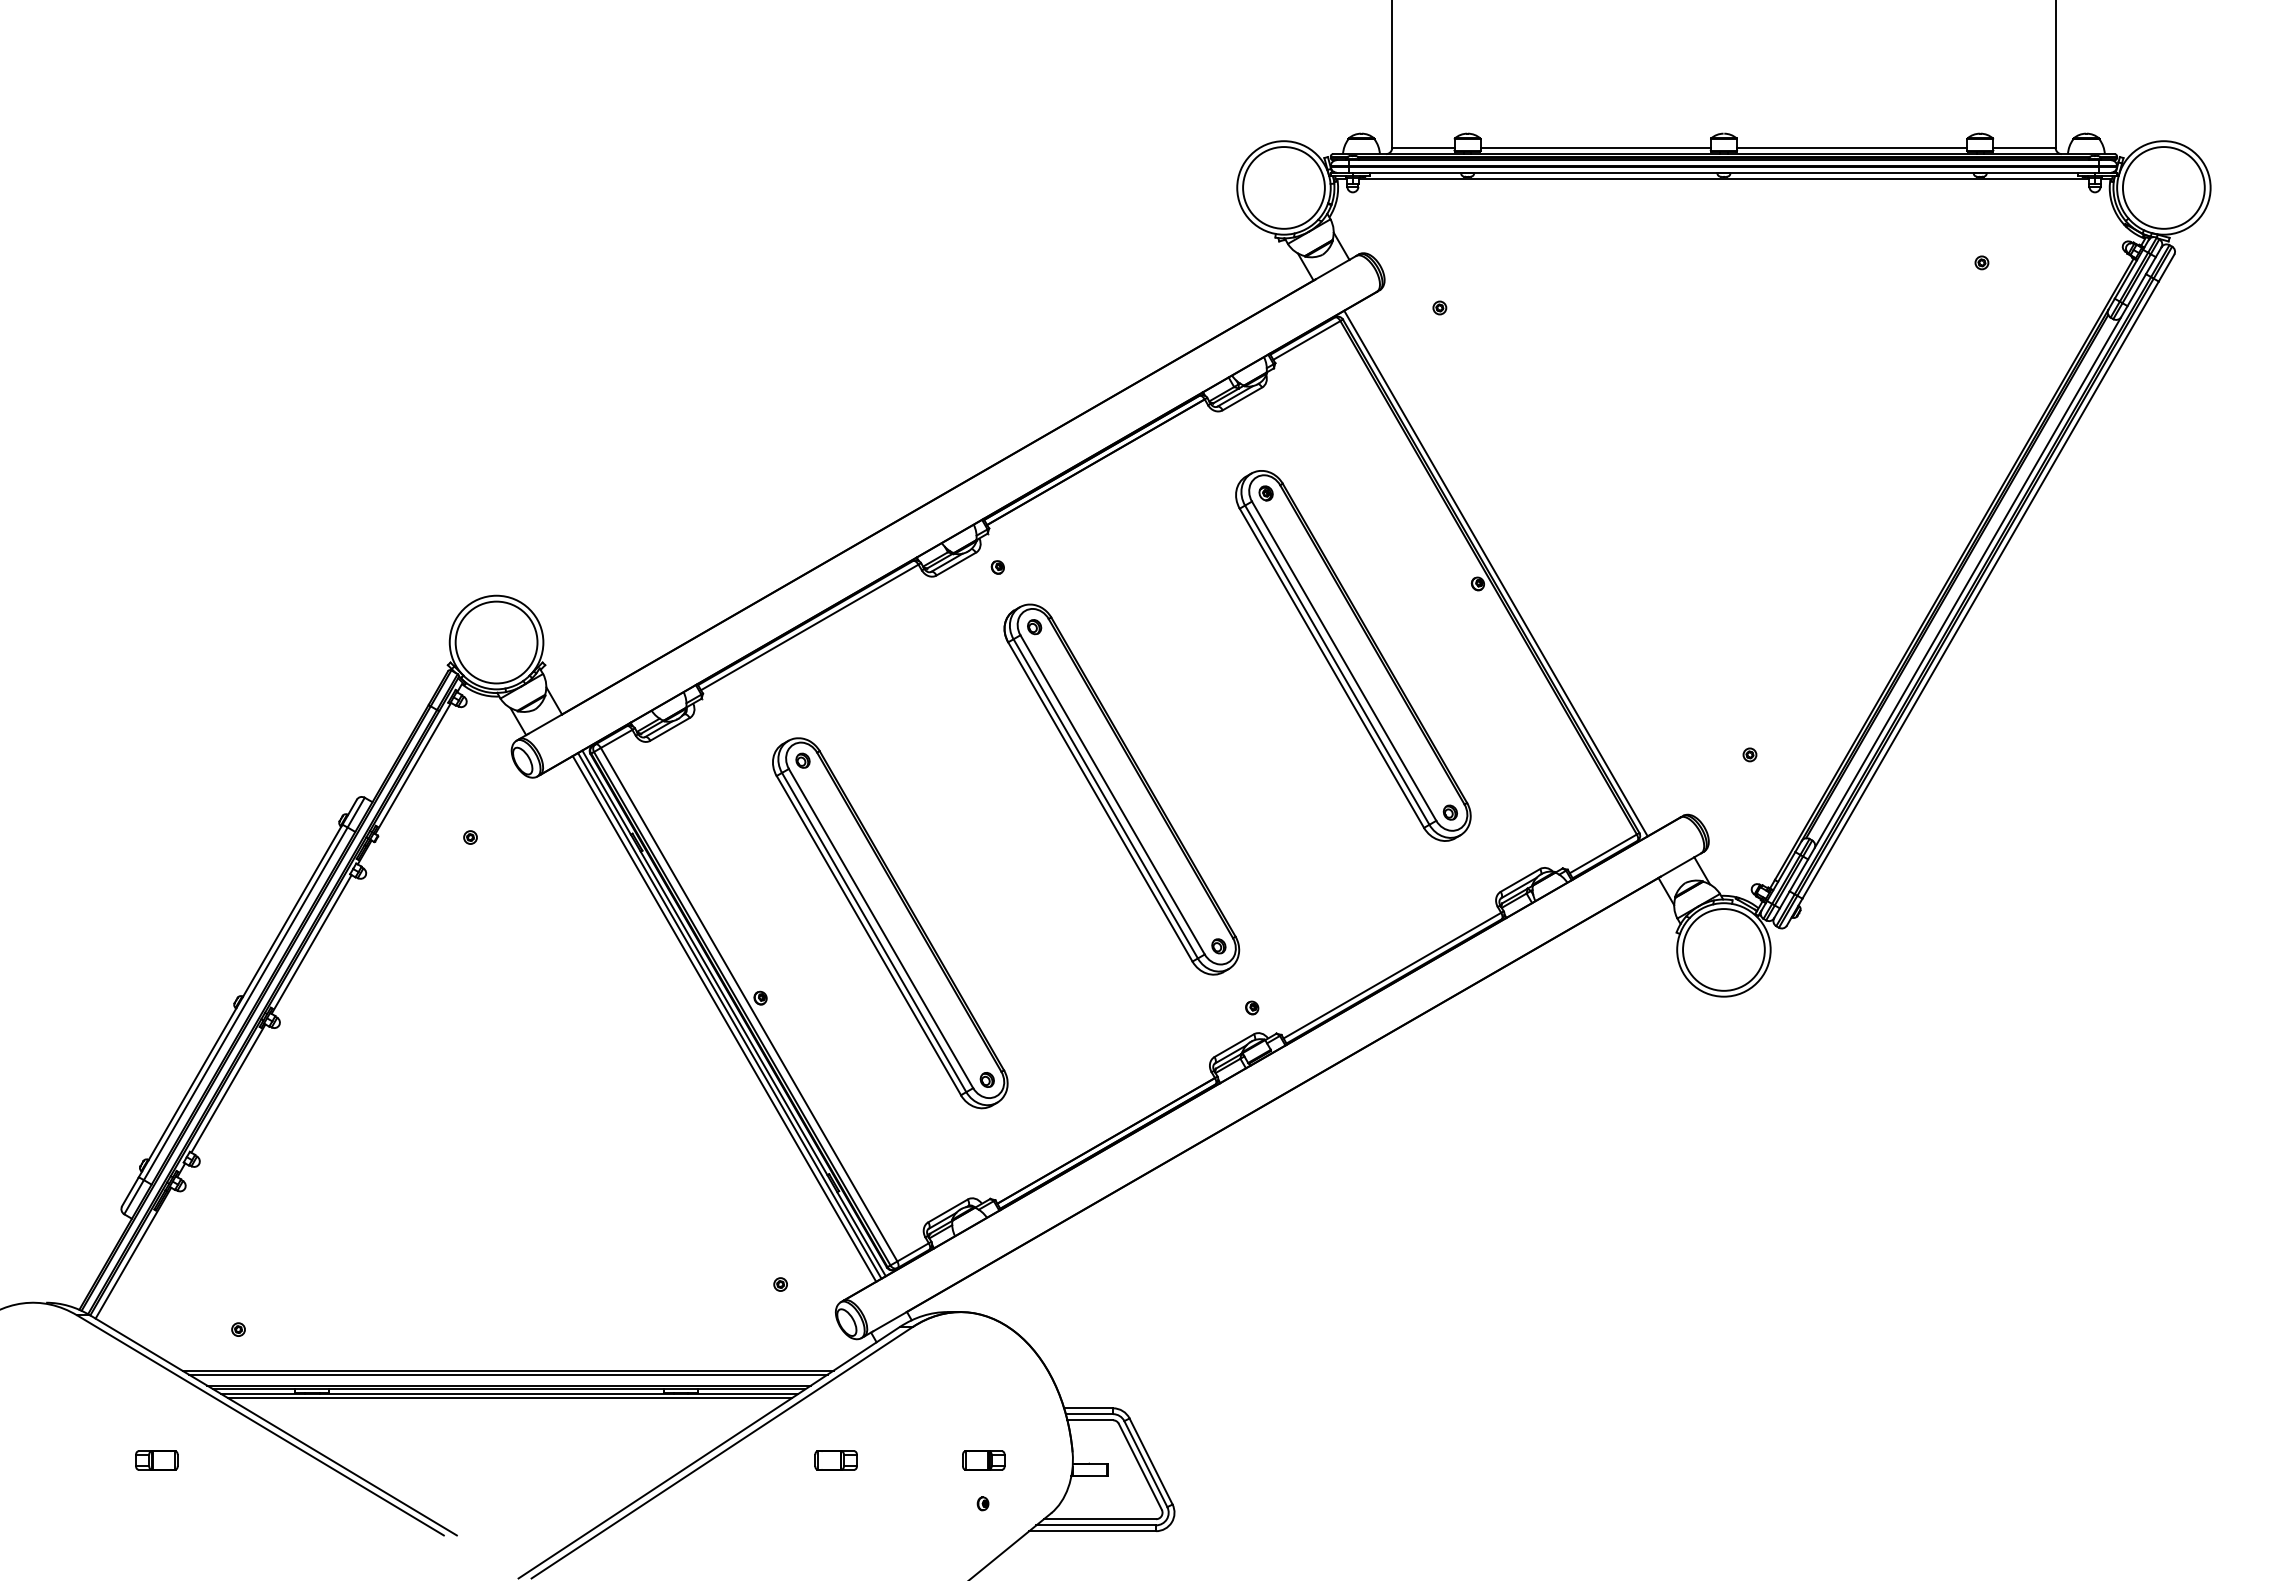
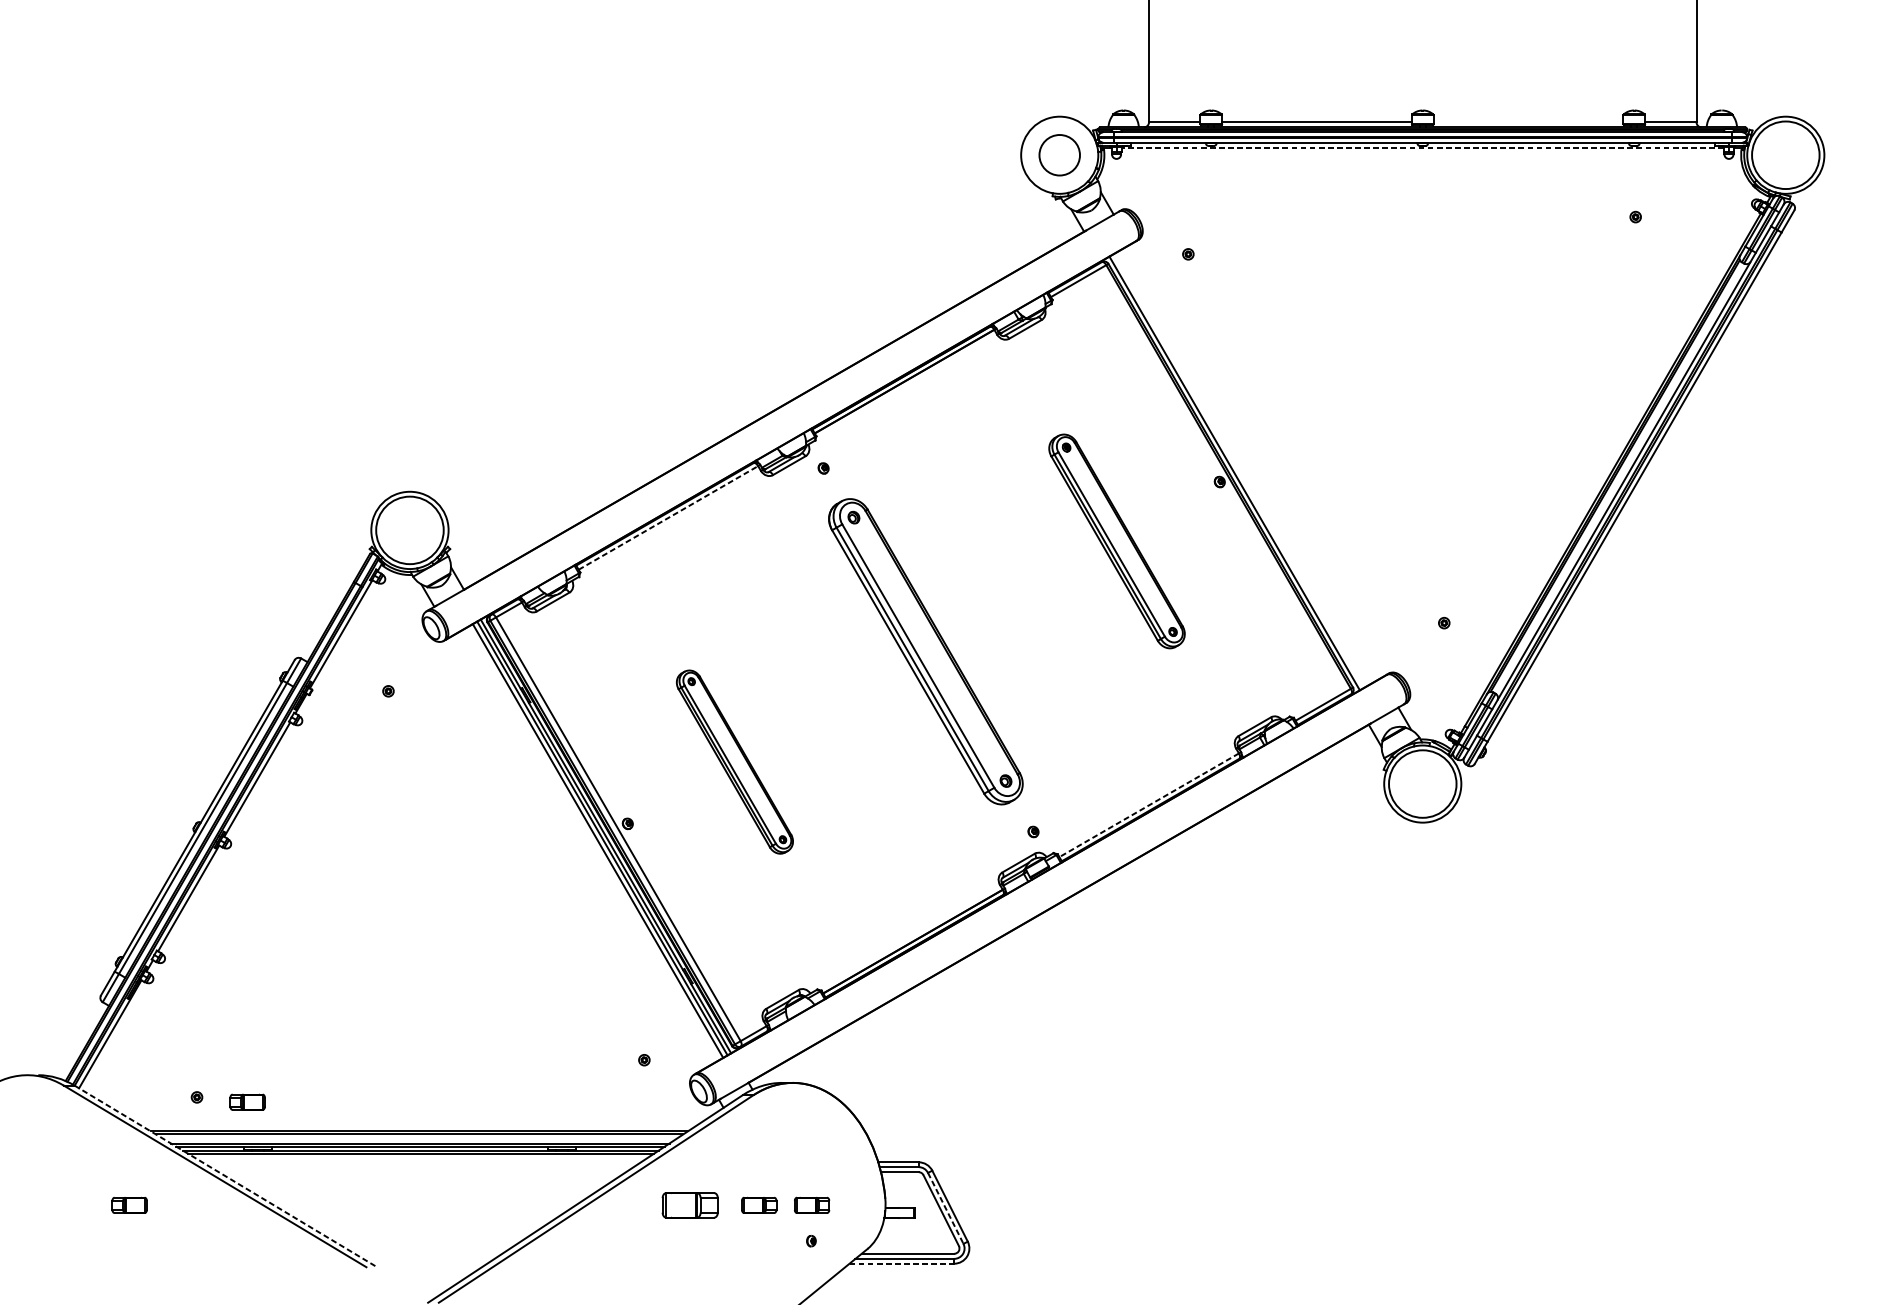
line: (1852, 148) -> (1528, 122), removed
line: (1723, 178) -> (1422, 147), solid -> dashed
circle: (1283, 187) -> (1059, 154), size x0.6
line: (809, 627) -> (668, 517), solid -> dashed
part: (1353, 655) -> (1117, 541), size x0.7
part: (890, 923) -> (735, 762), size x0.6
line: (1392, 975) -> (1149, 805), solid -> dashed
part: (299, 1335) -> (247, 1102), added
line: (273, 1425) -> (225, 1176), solid -> dashed
part: (835, 1460) -> (689, 1205), size x1.6
part: (919, 1460) -> (758, 1205), added
line: (1146, 1464) -> (946, 1208), solid -> dashed
line: (1093, 1531) -> (902, 1263), solid -> dashed

